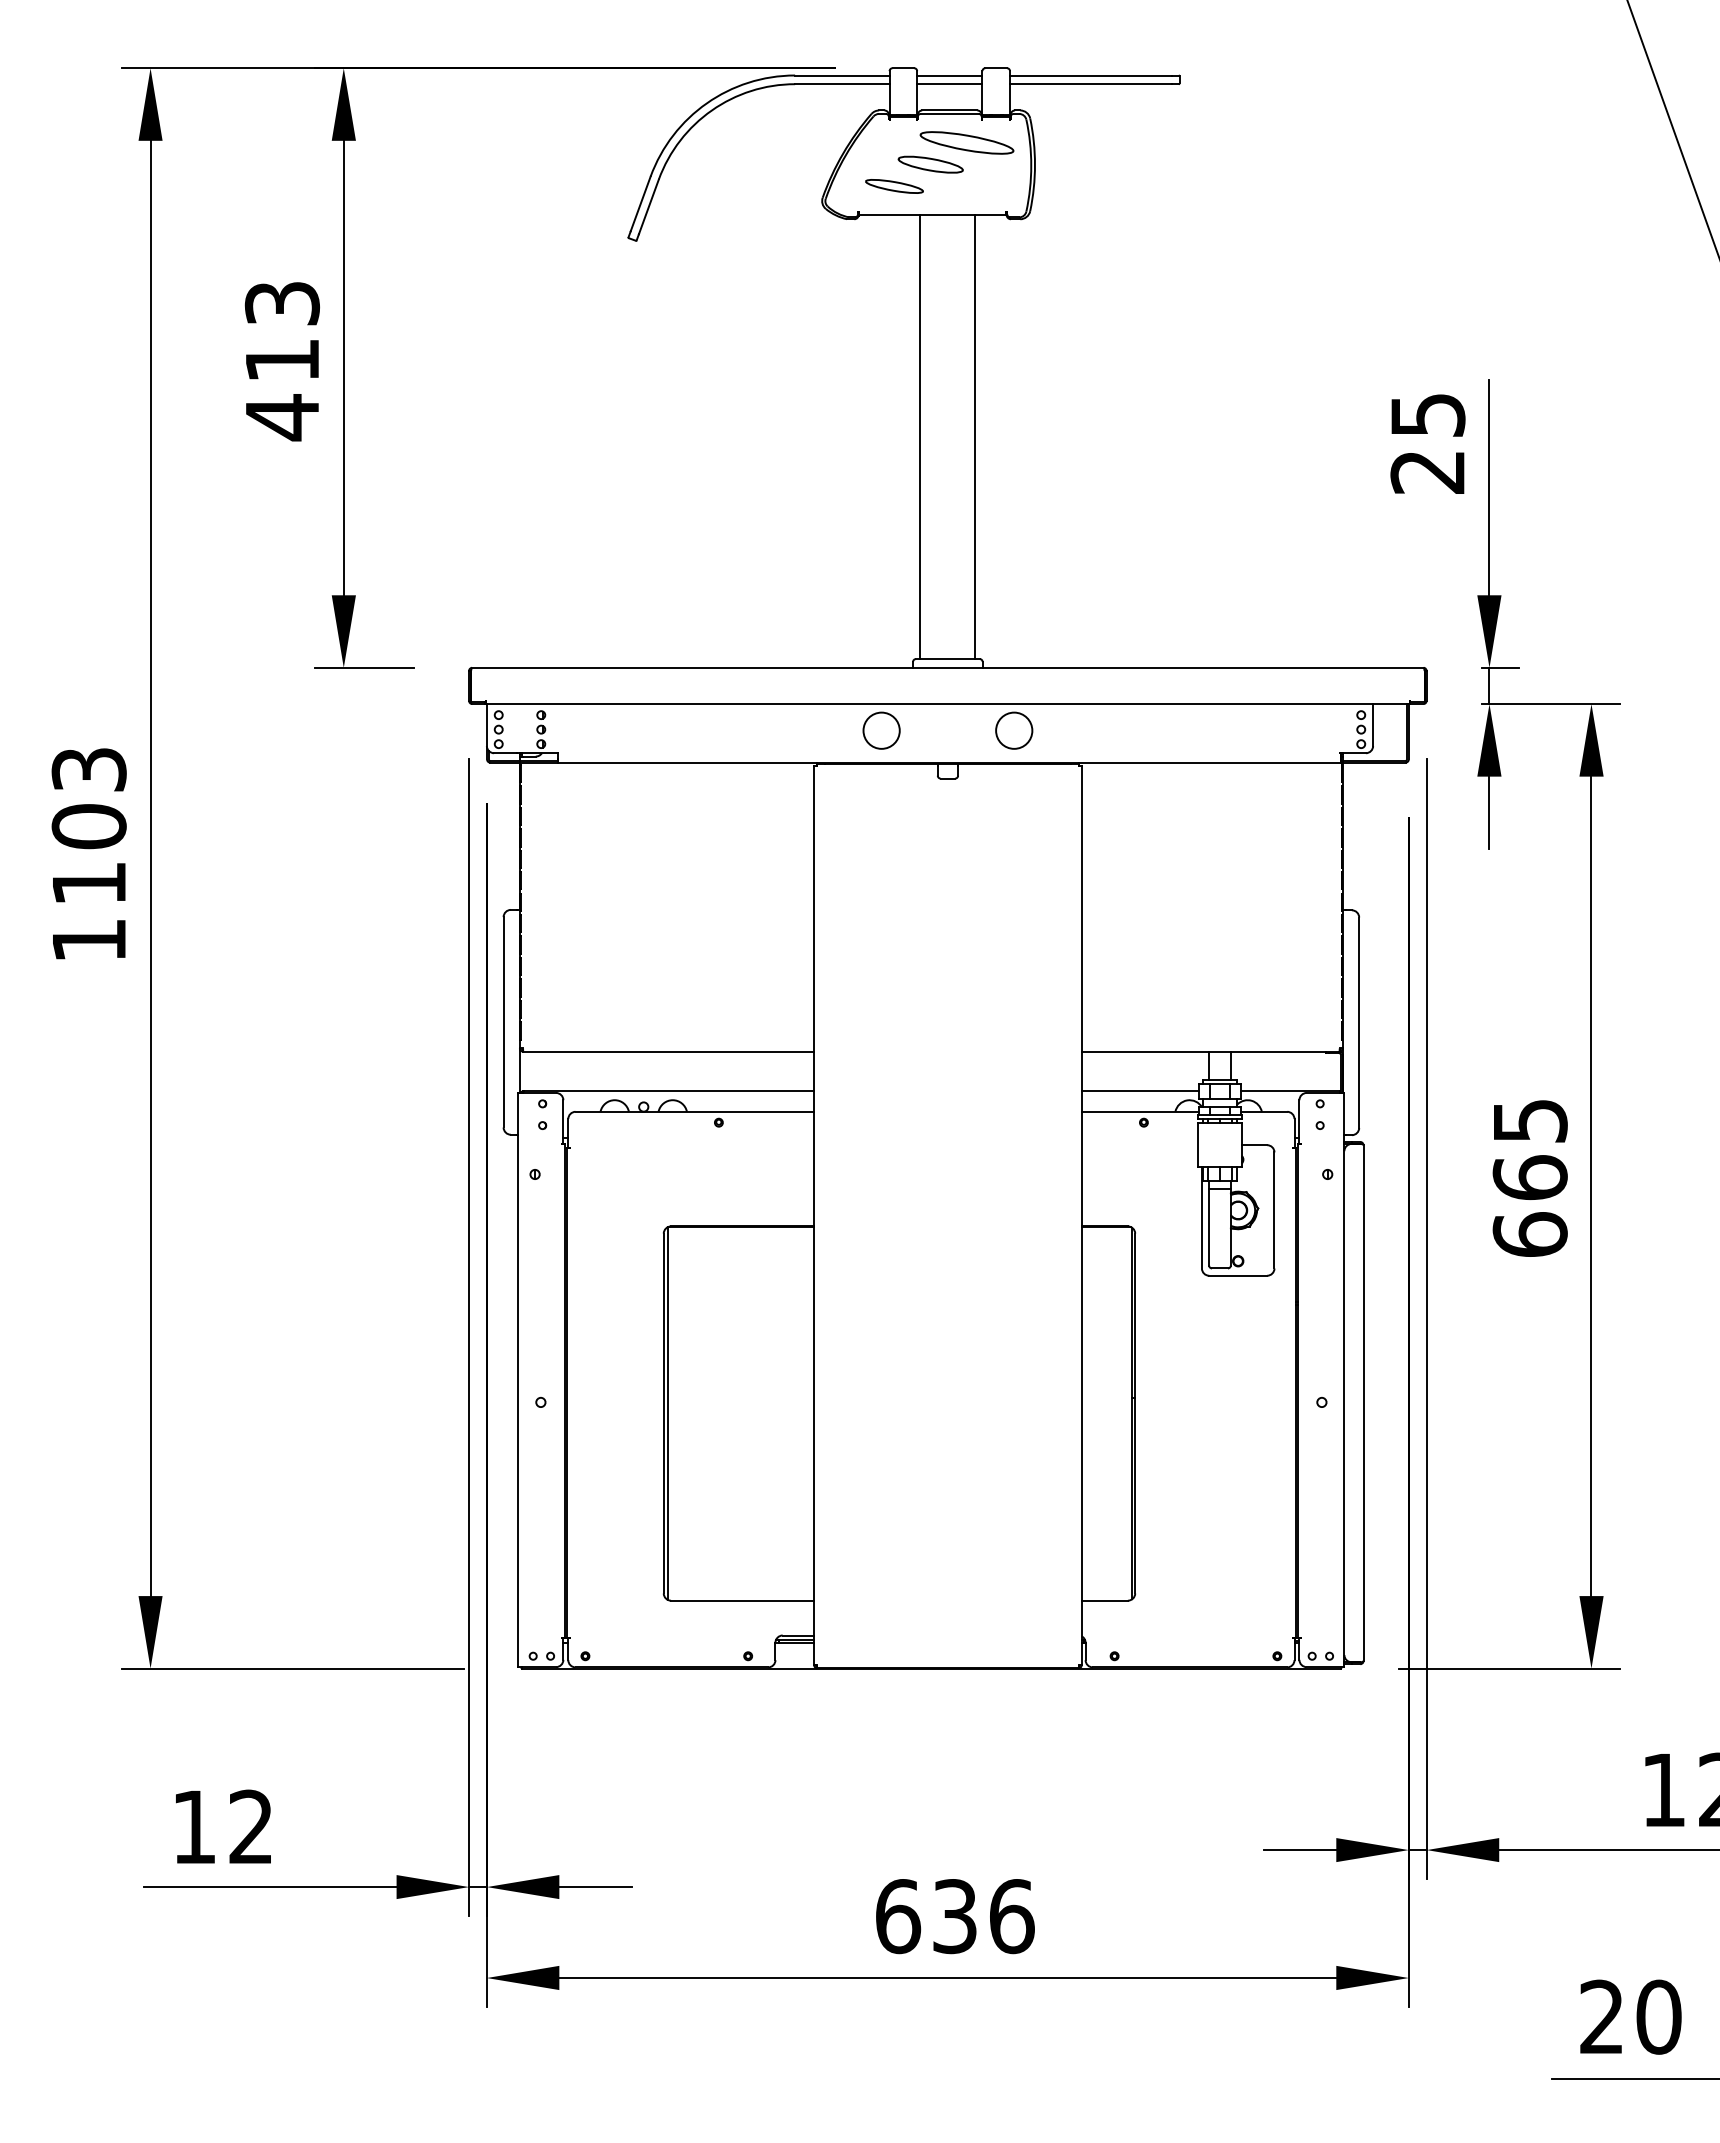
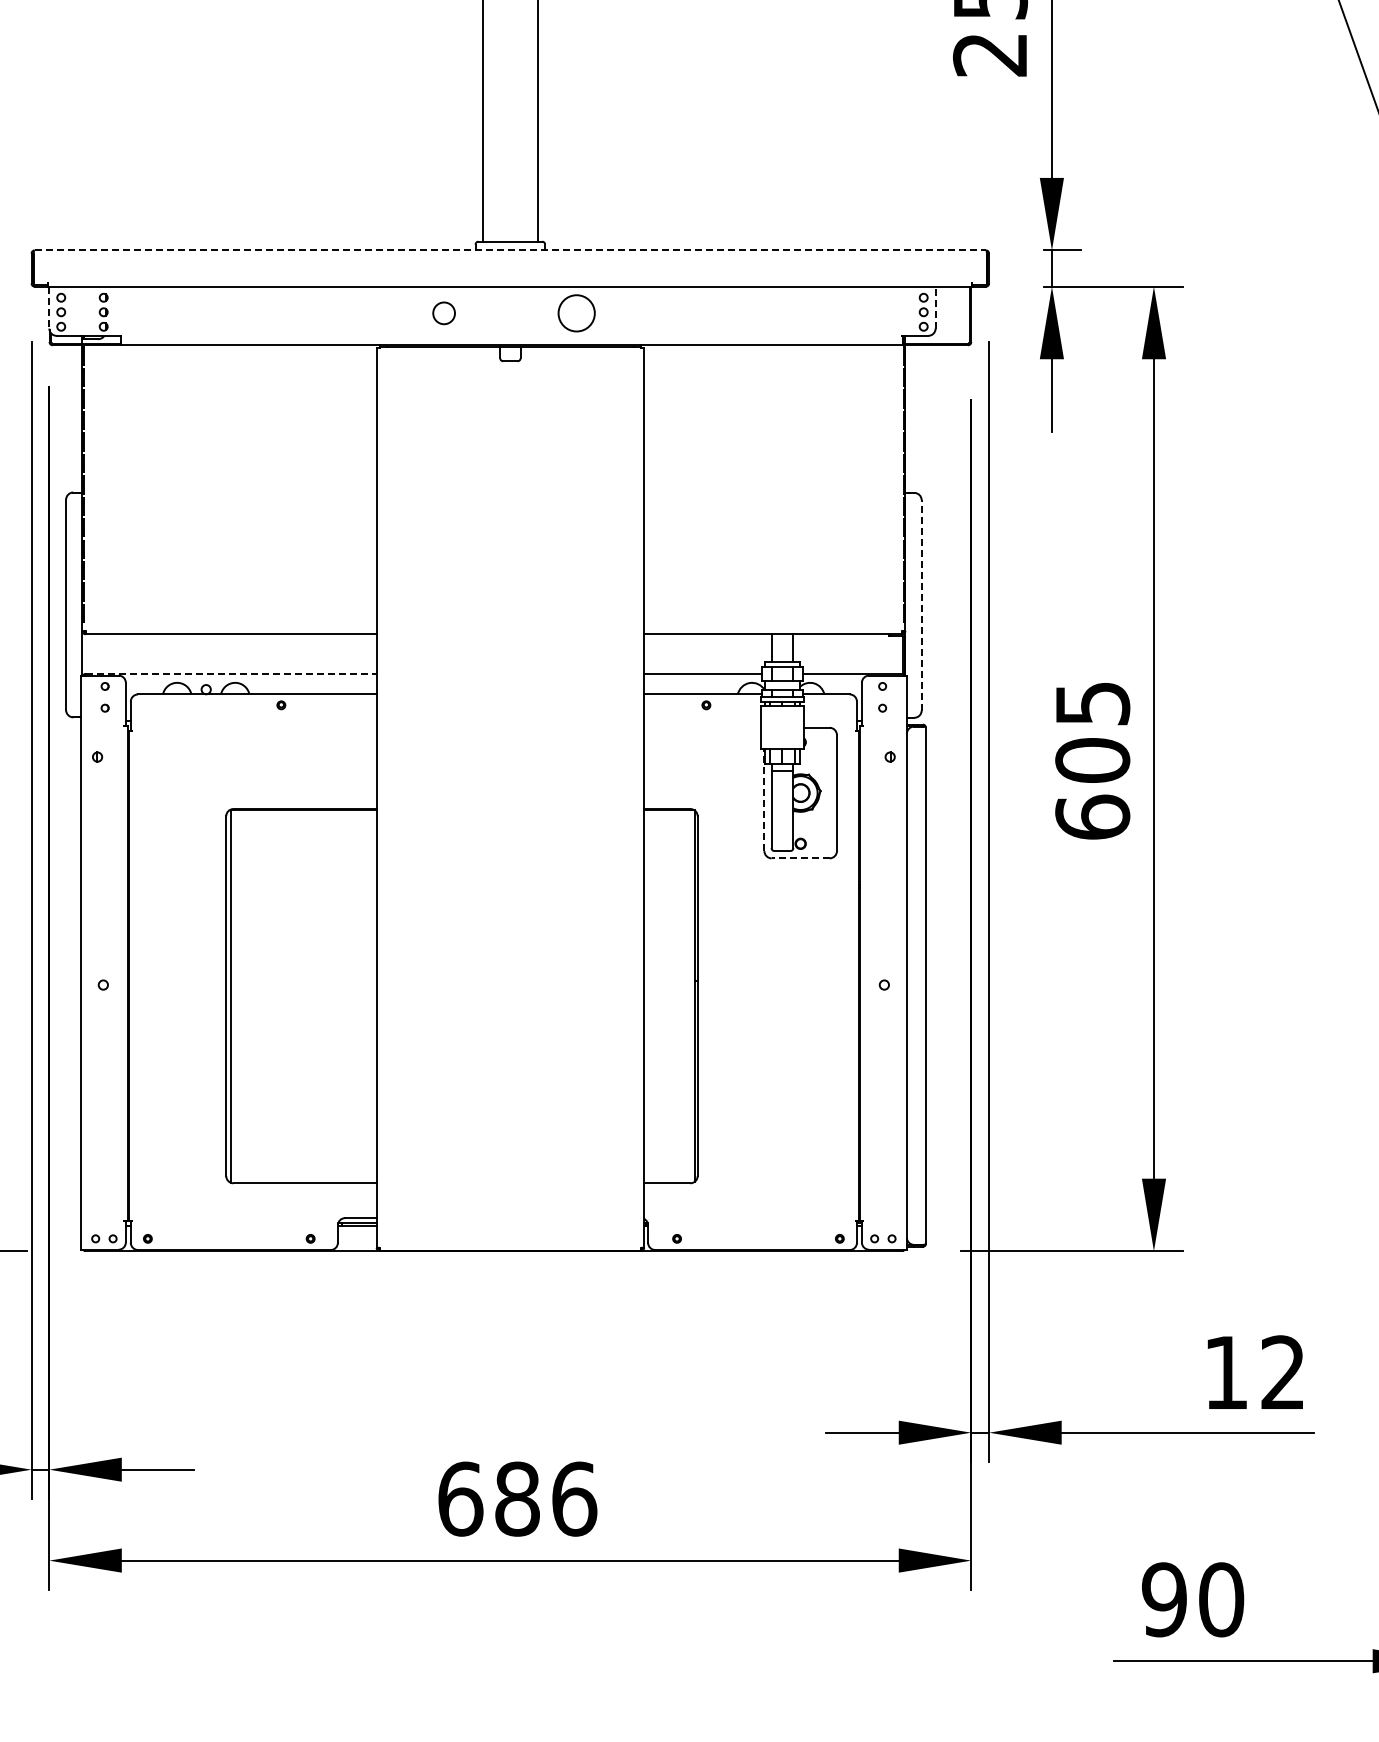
line: (947, 667) -> (509, 250), solid -> dashed
line: (486, 725) -> (48, 308), solid -> dashed
line: (1373, 725) -> (935, 308), solid -> dashed
circle: (881, 730) -> (443, 313), size x0.6
line: (1359, 1022) -> (921, 605), solid -> dashed
line: (669, 1091) -> (231, 674), solid -> dashed
text: (1529, 1177) -> (1091, 760), 665 -> 605
line: (1201, 1217) -> (763, 800), solid -> dashed
line: (1237, 1275) -> (799, 858), solid -> dashed
text: (954, 1916) -> (516, 1499), 636 -> 686
text: (1601, 2016) -> (1163, 1599), 20 -> 90

